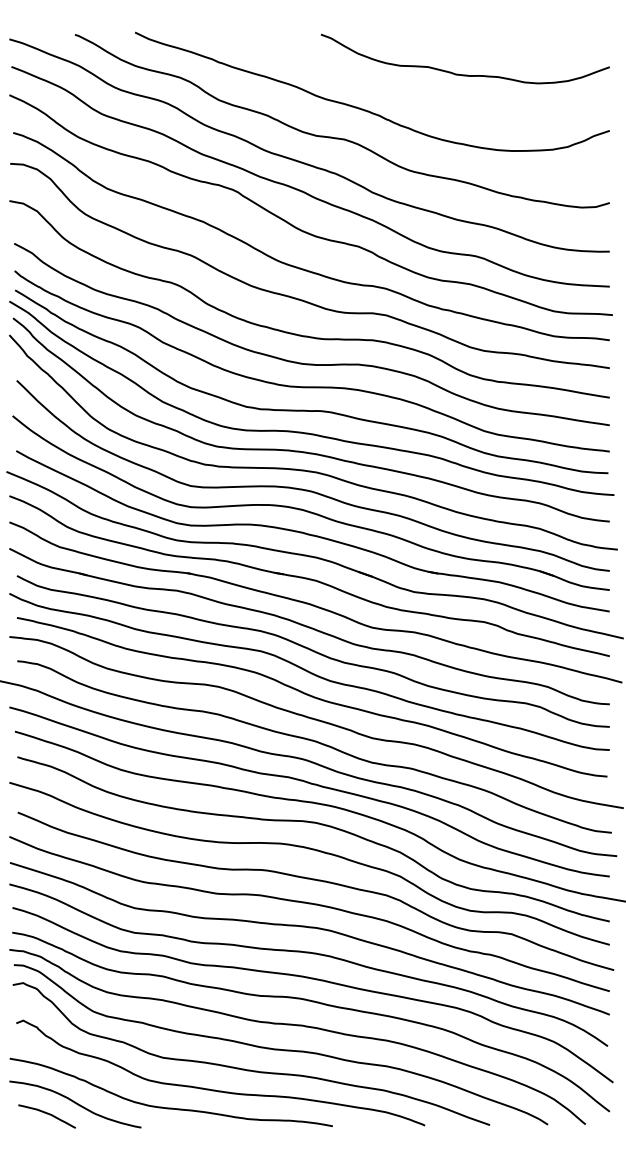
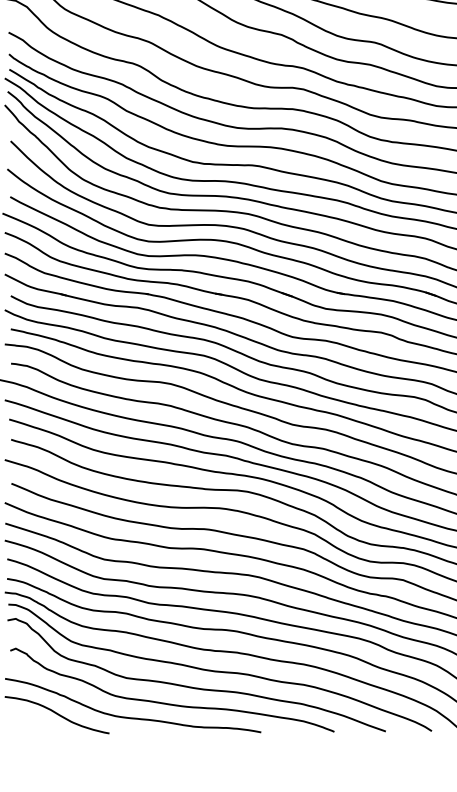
curve: (46, 1114) -> (34, 723), removed

